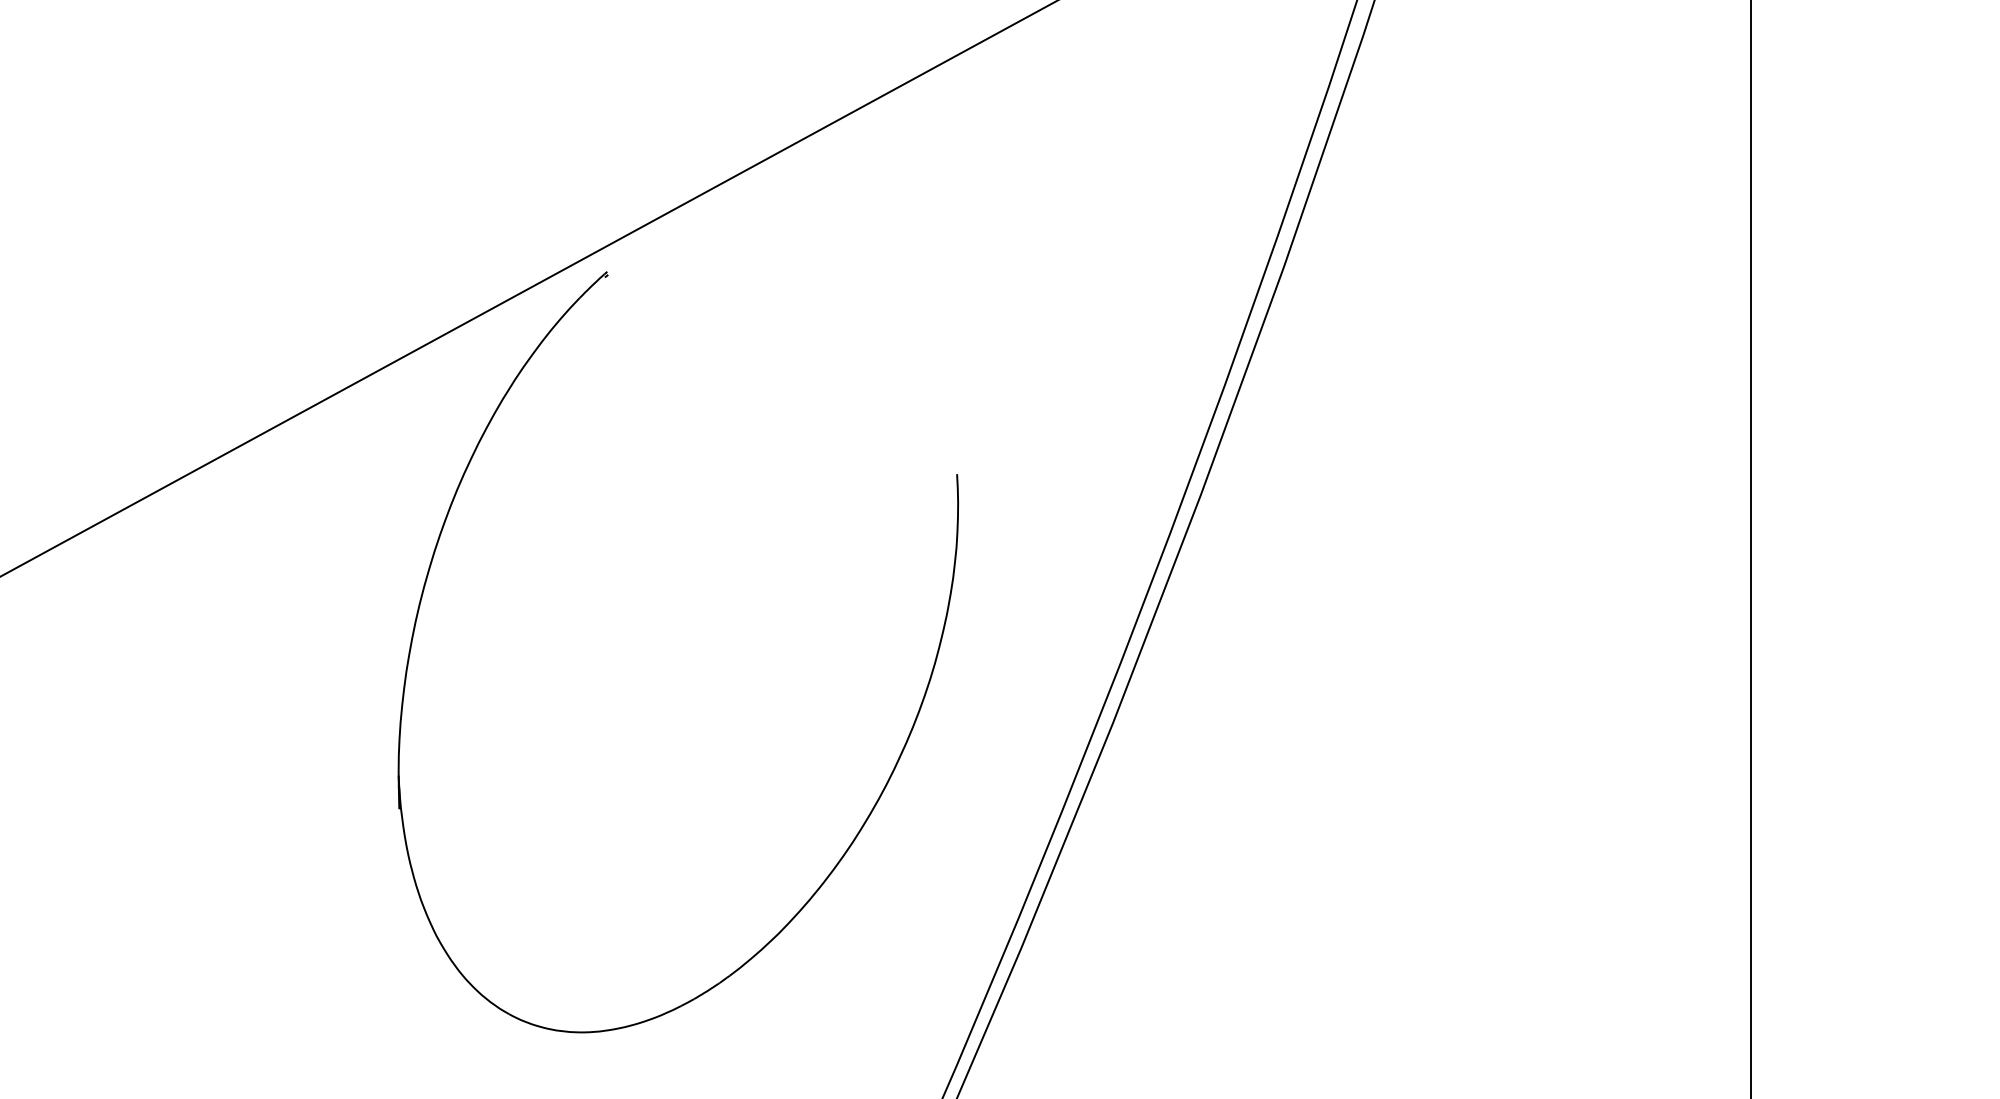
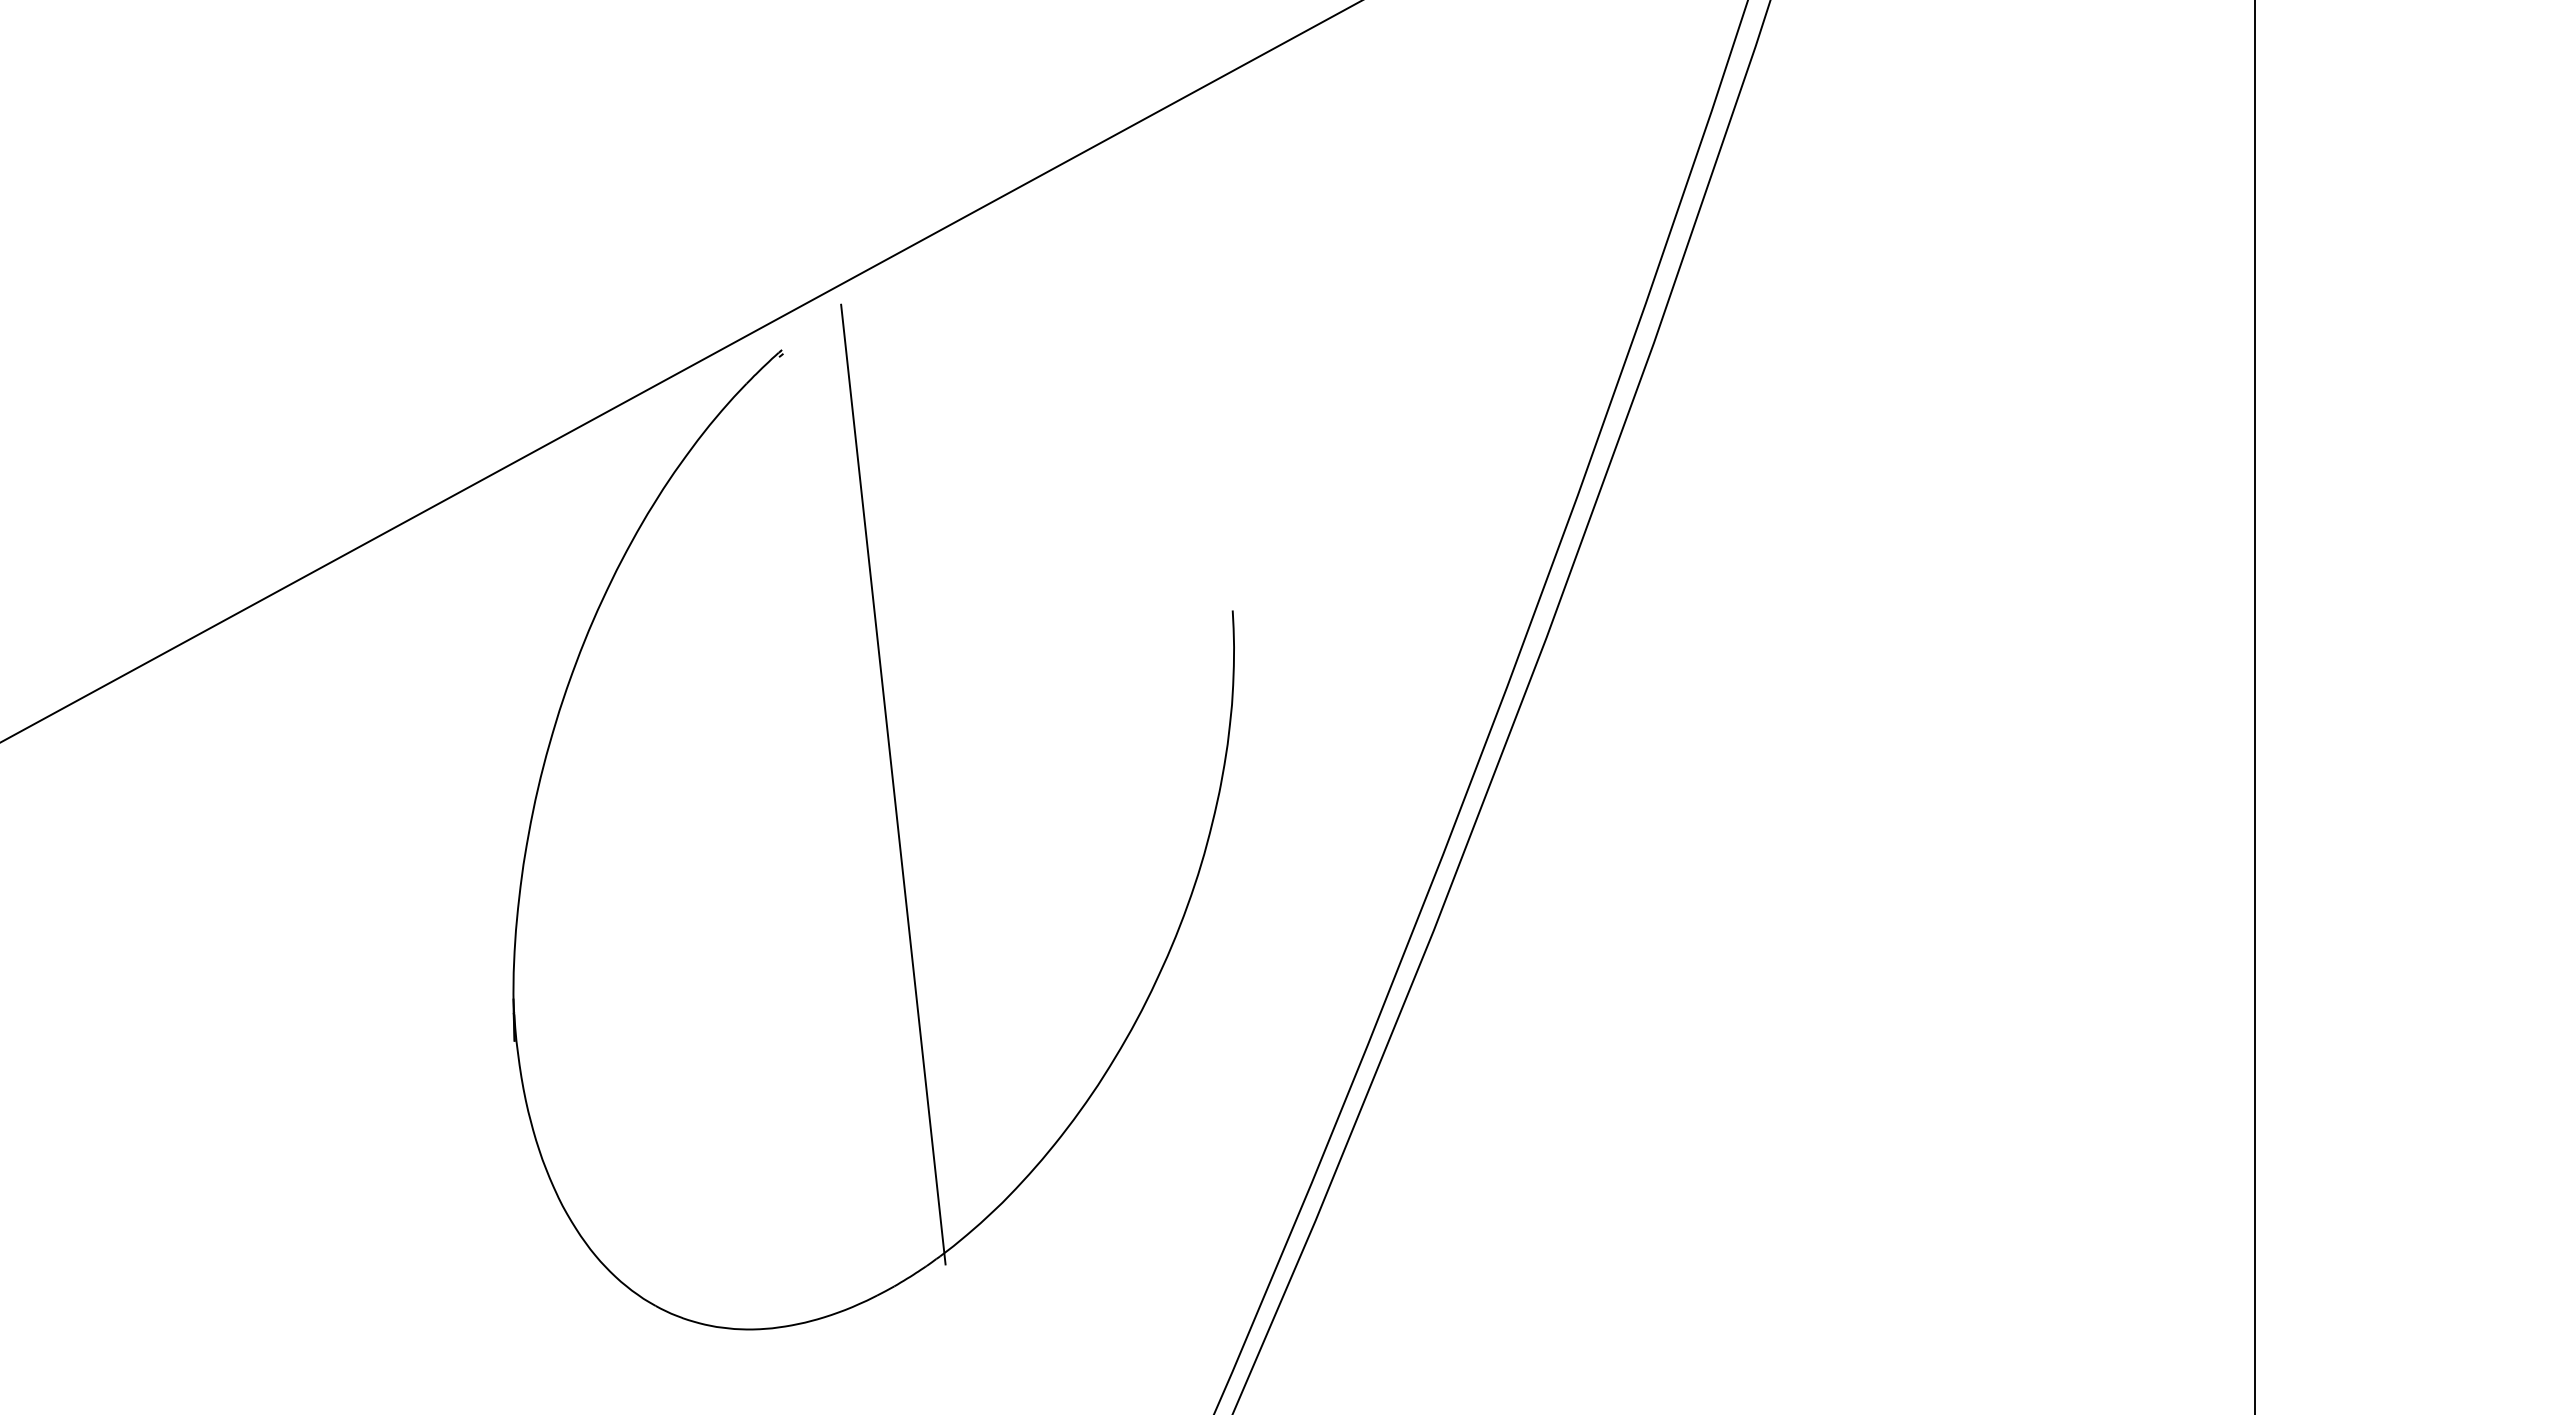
line: (693, 609) -> (893, 784), added

